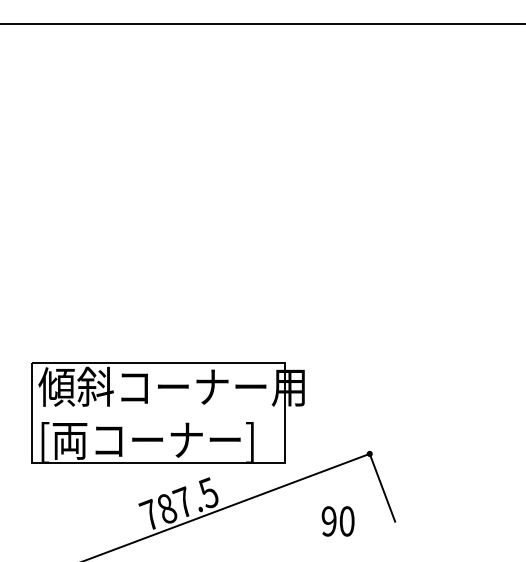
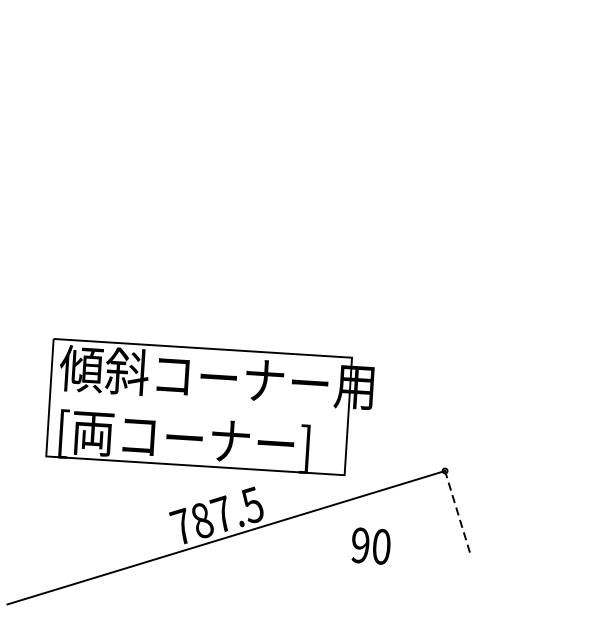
line: (382, 487) -> (457, 511), solid -> dashed
text: (337, 521) -> (370, 546), moved

